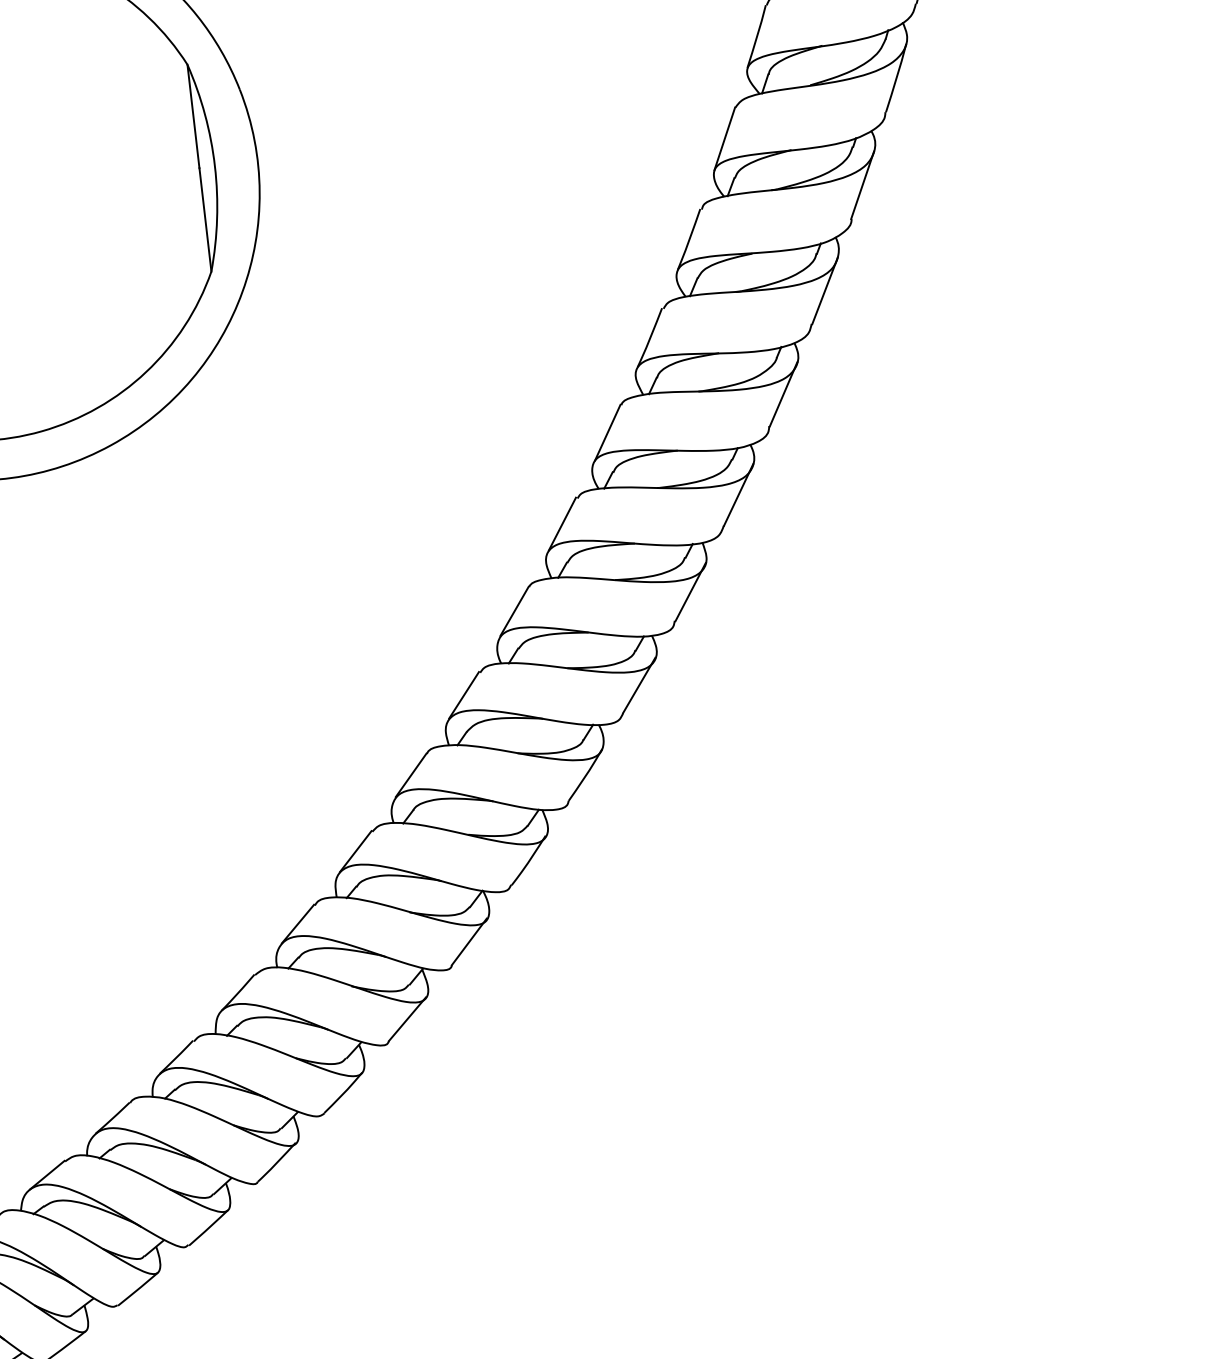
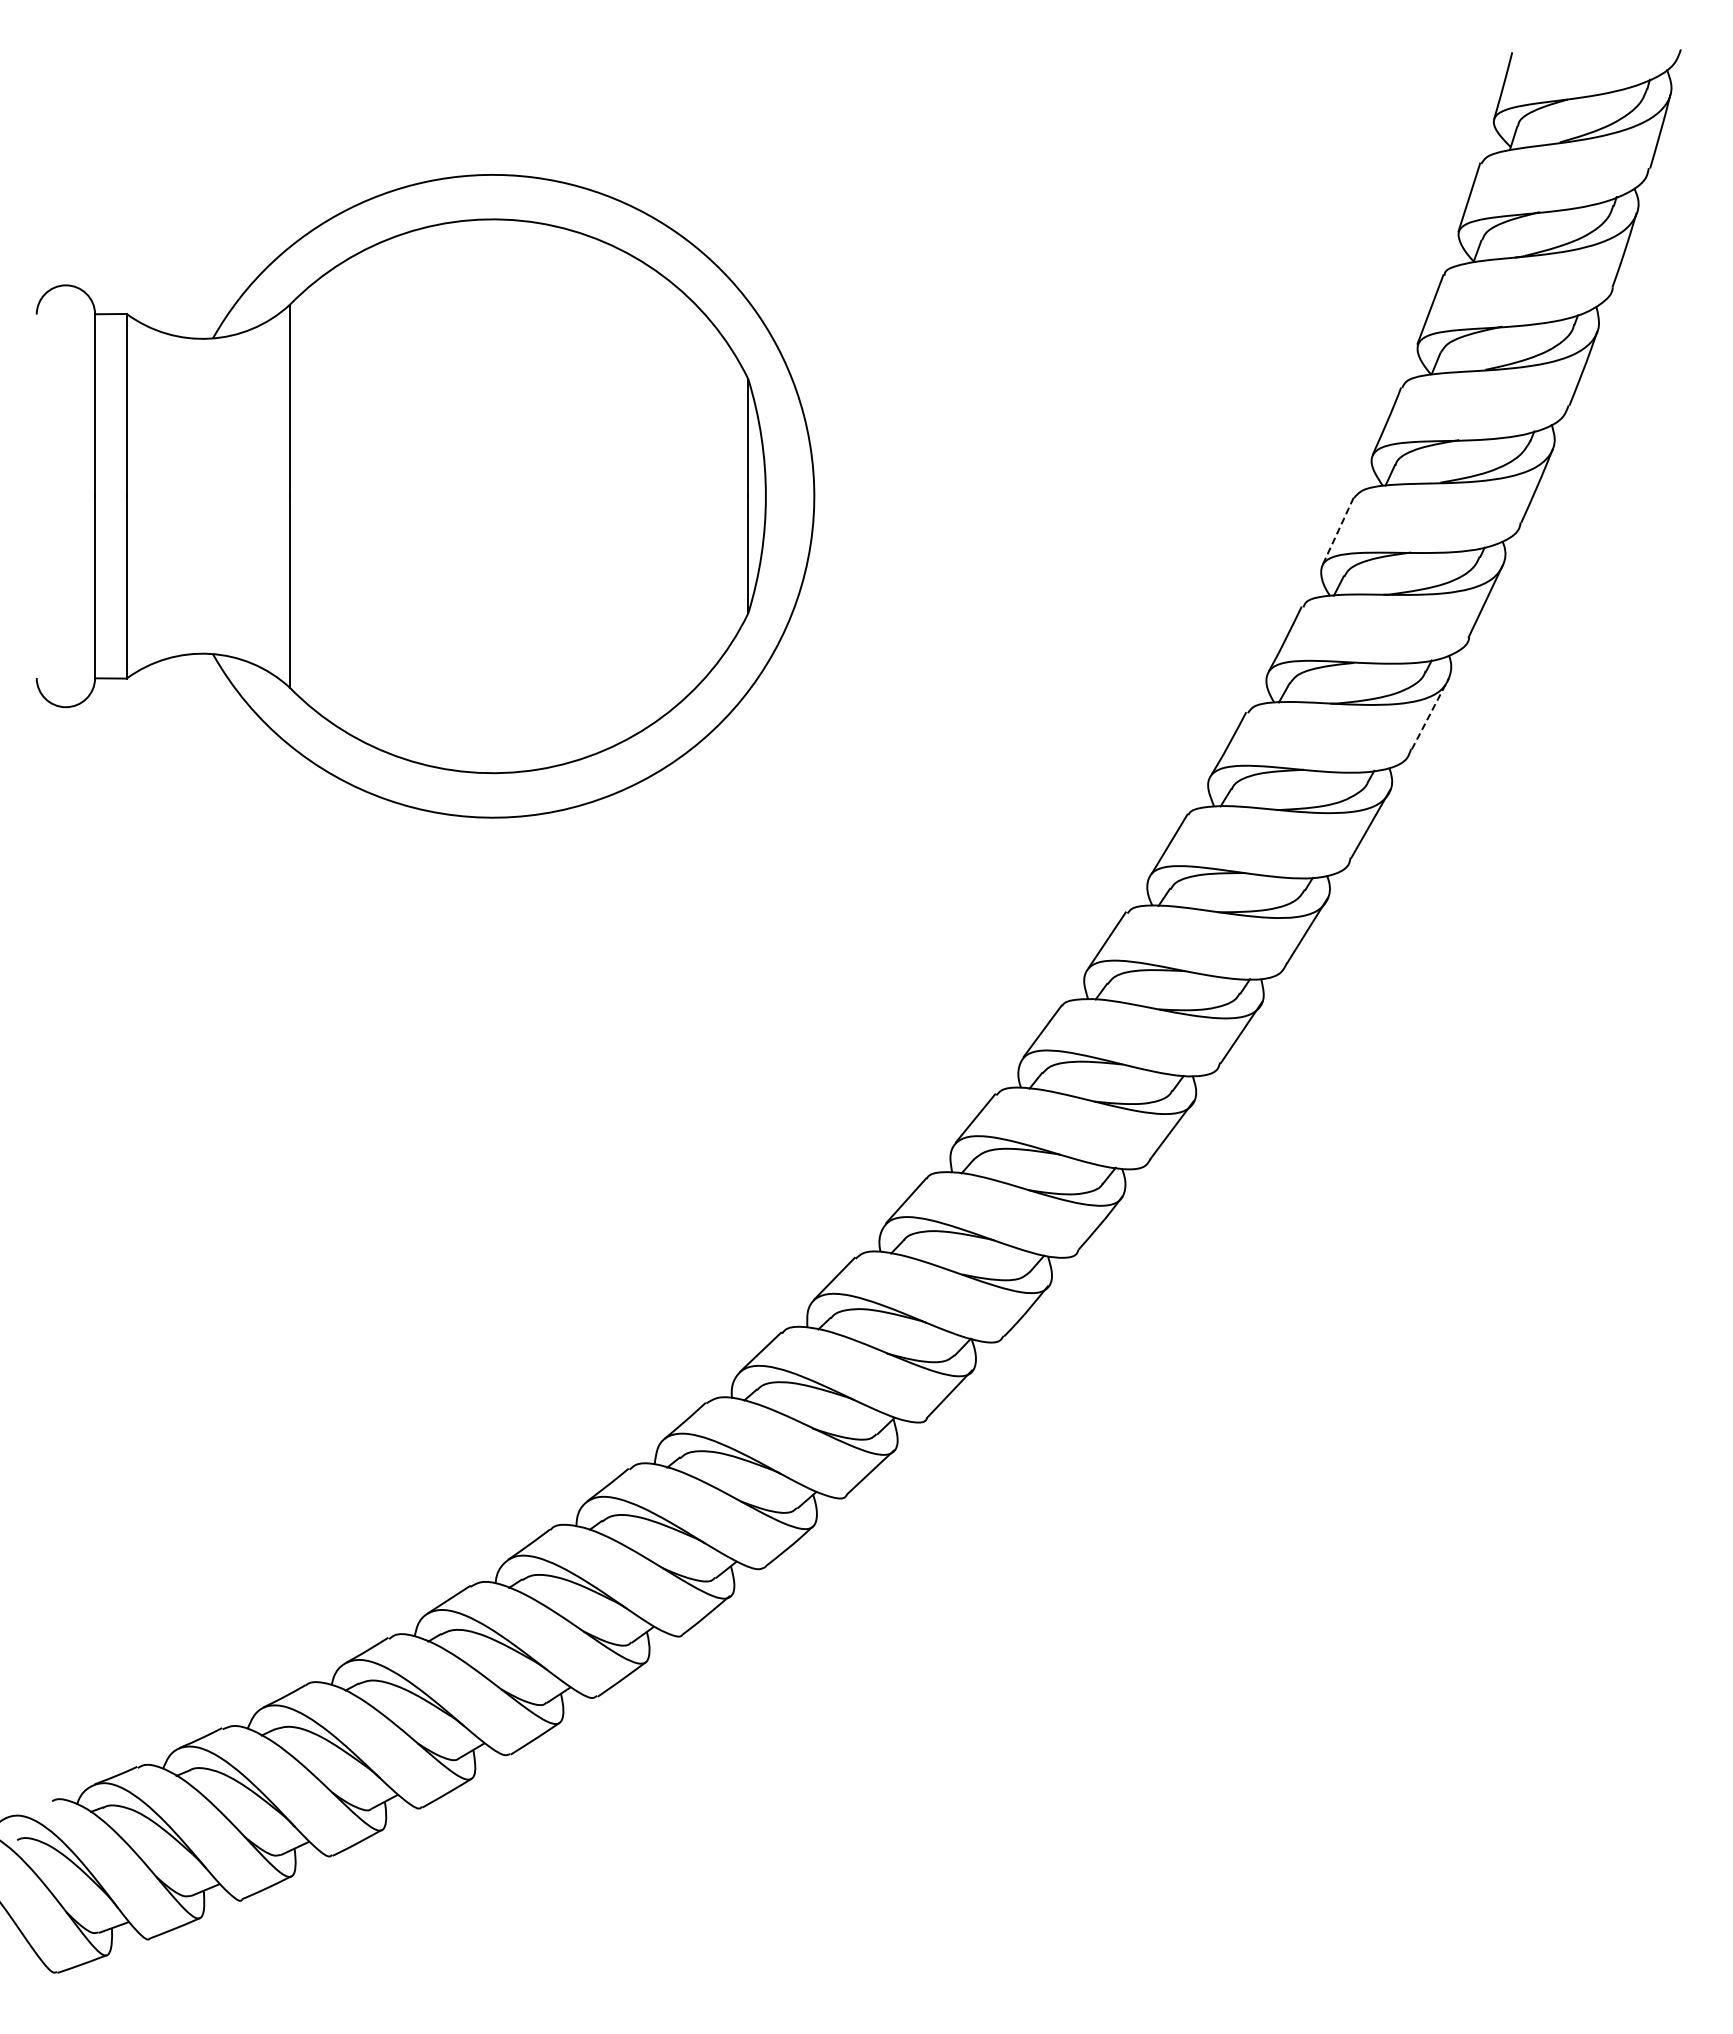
line: (725, 138) -> (1338, 531), solid -> dashed
line: (825, 291) -> (1430, 714), solid -> dashed

